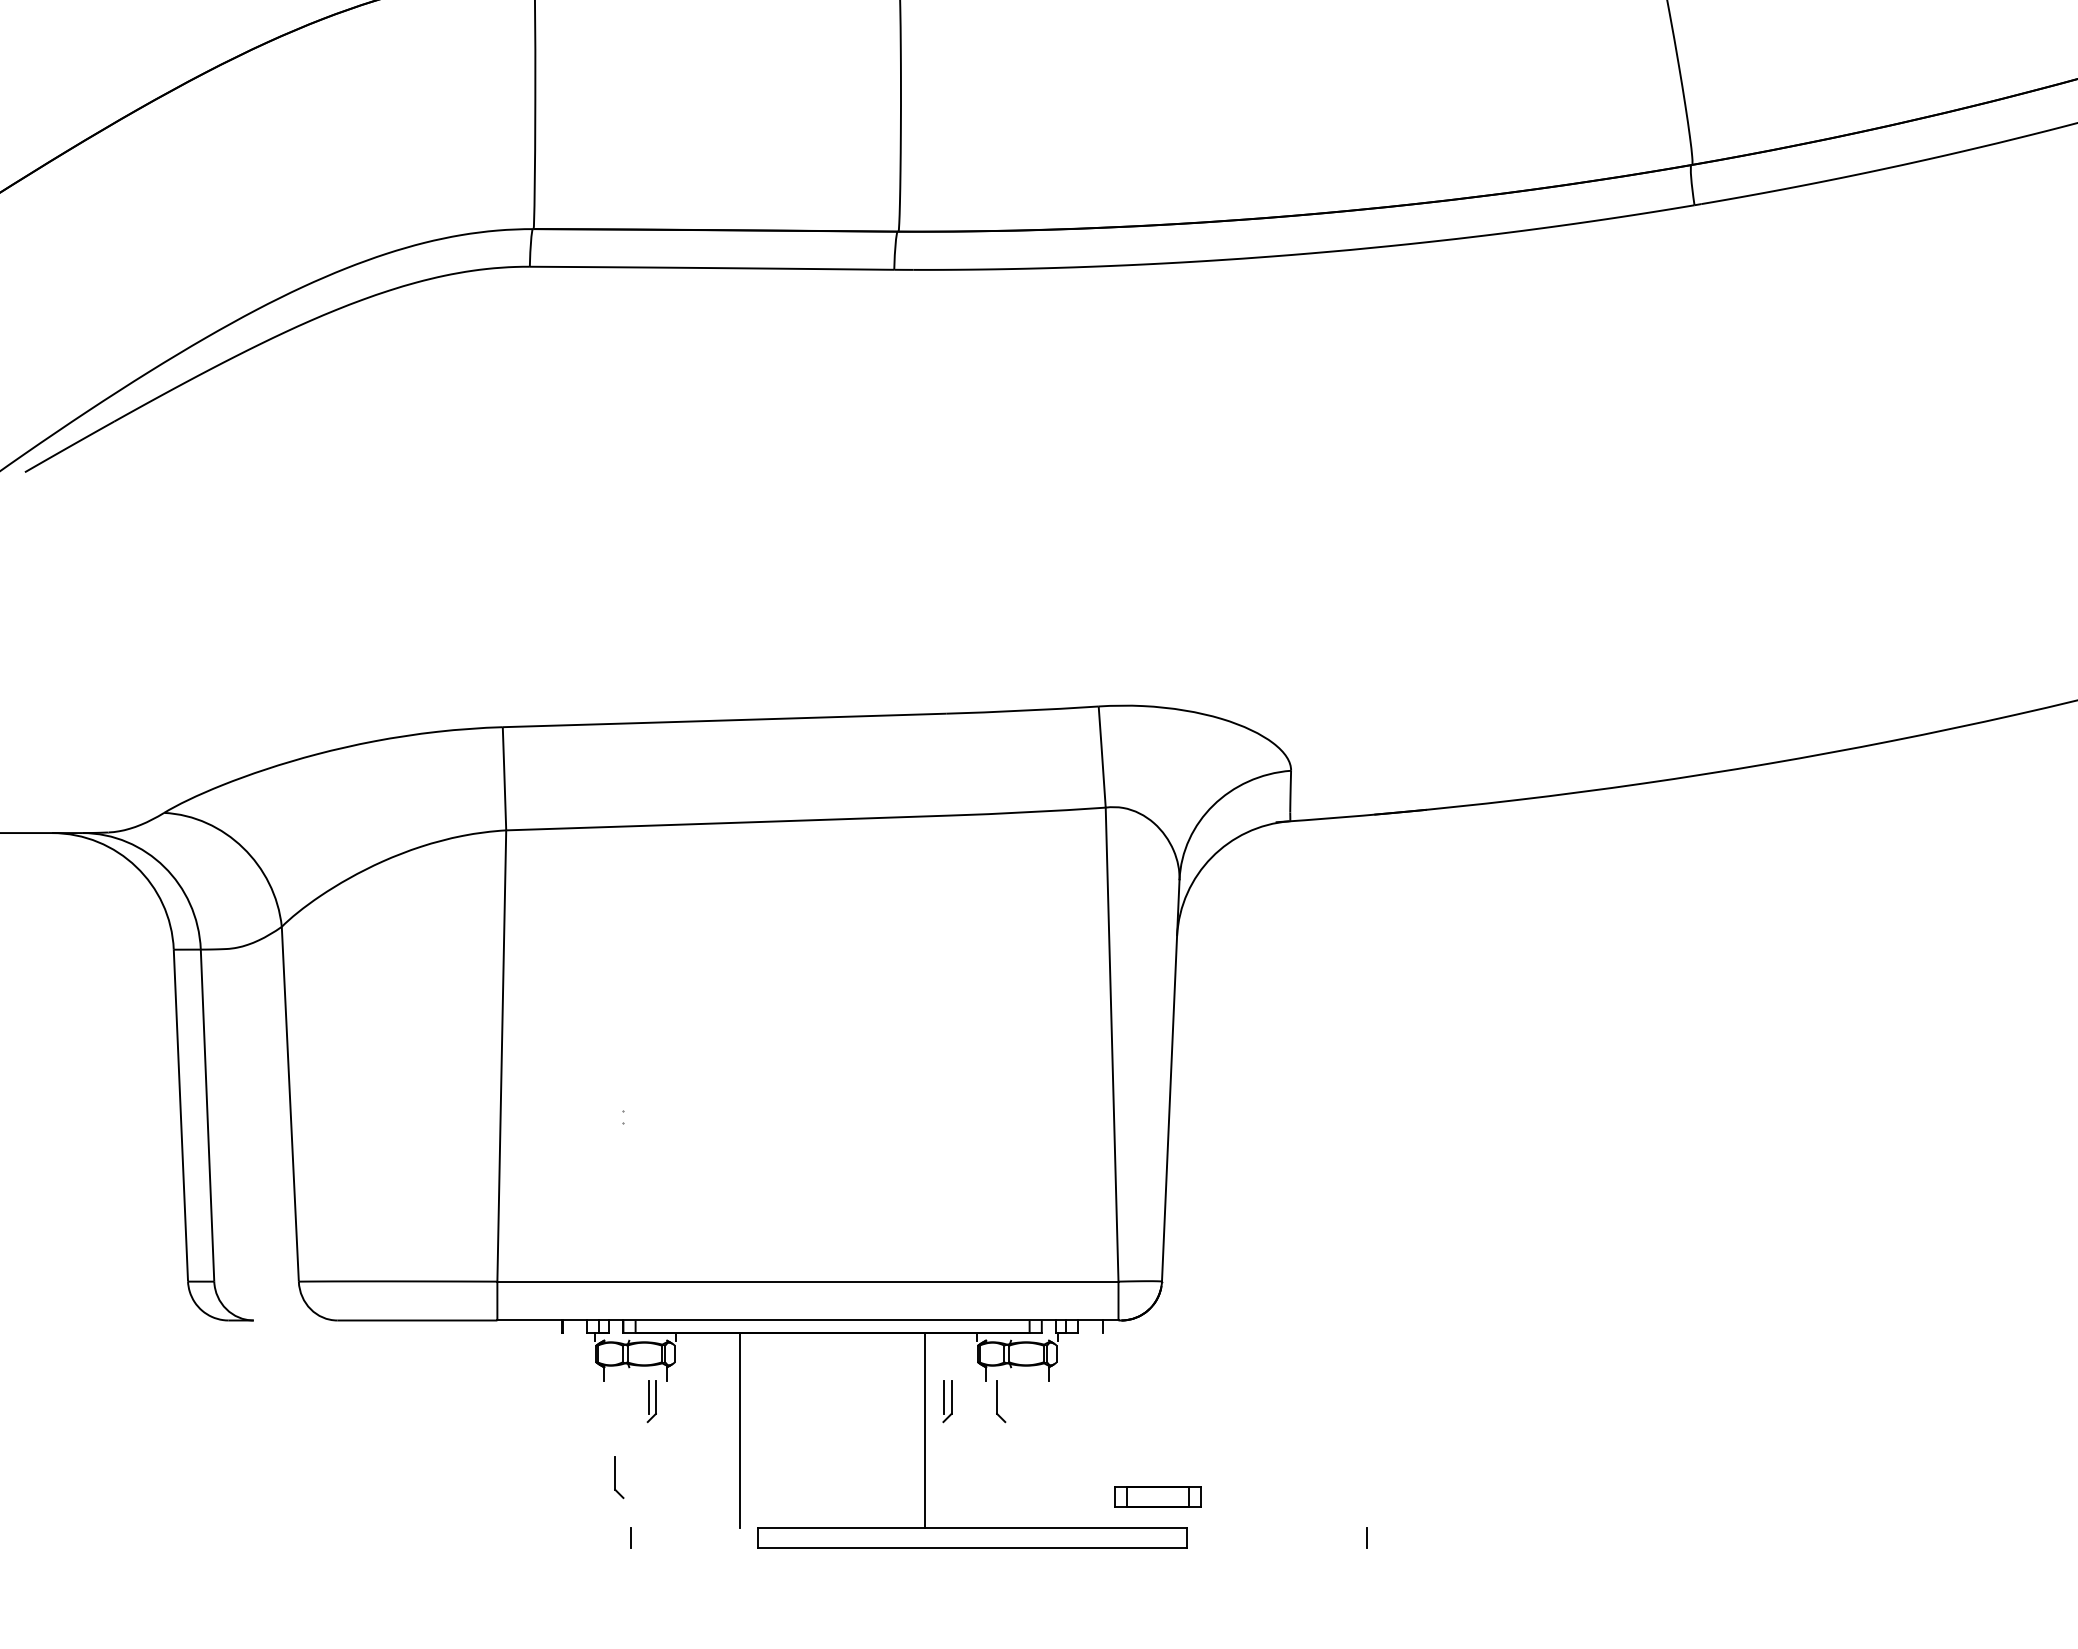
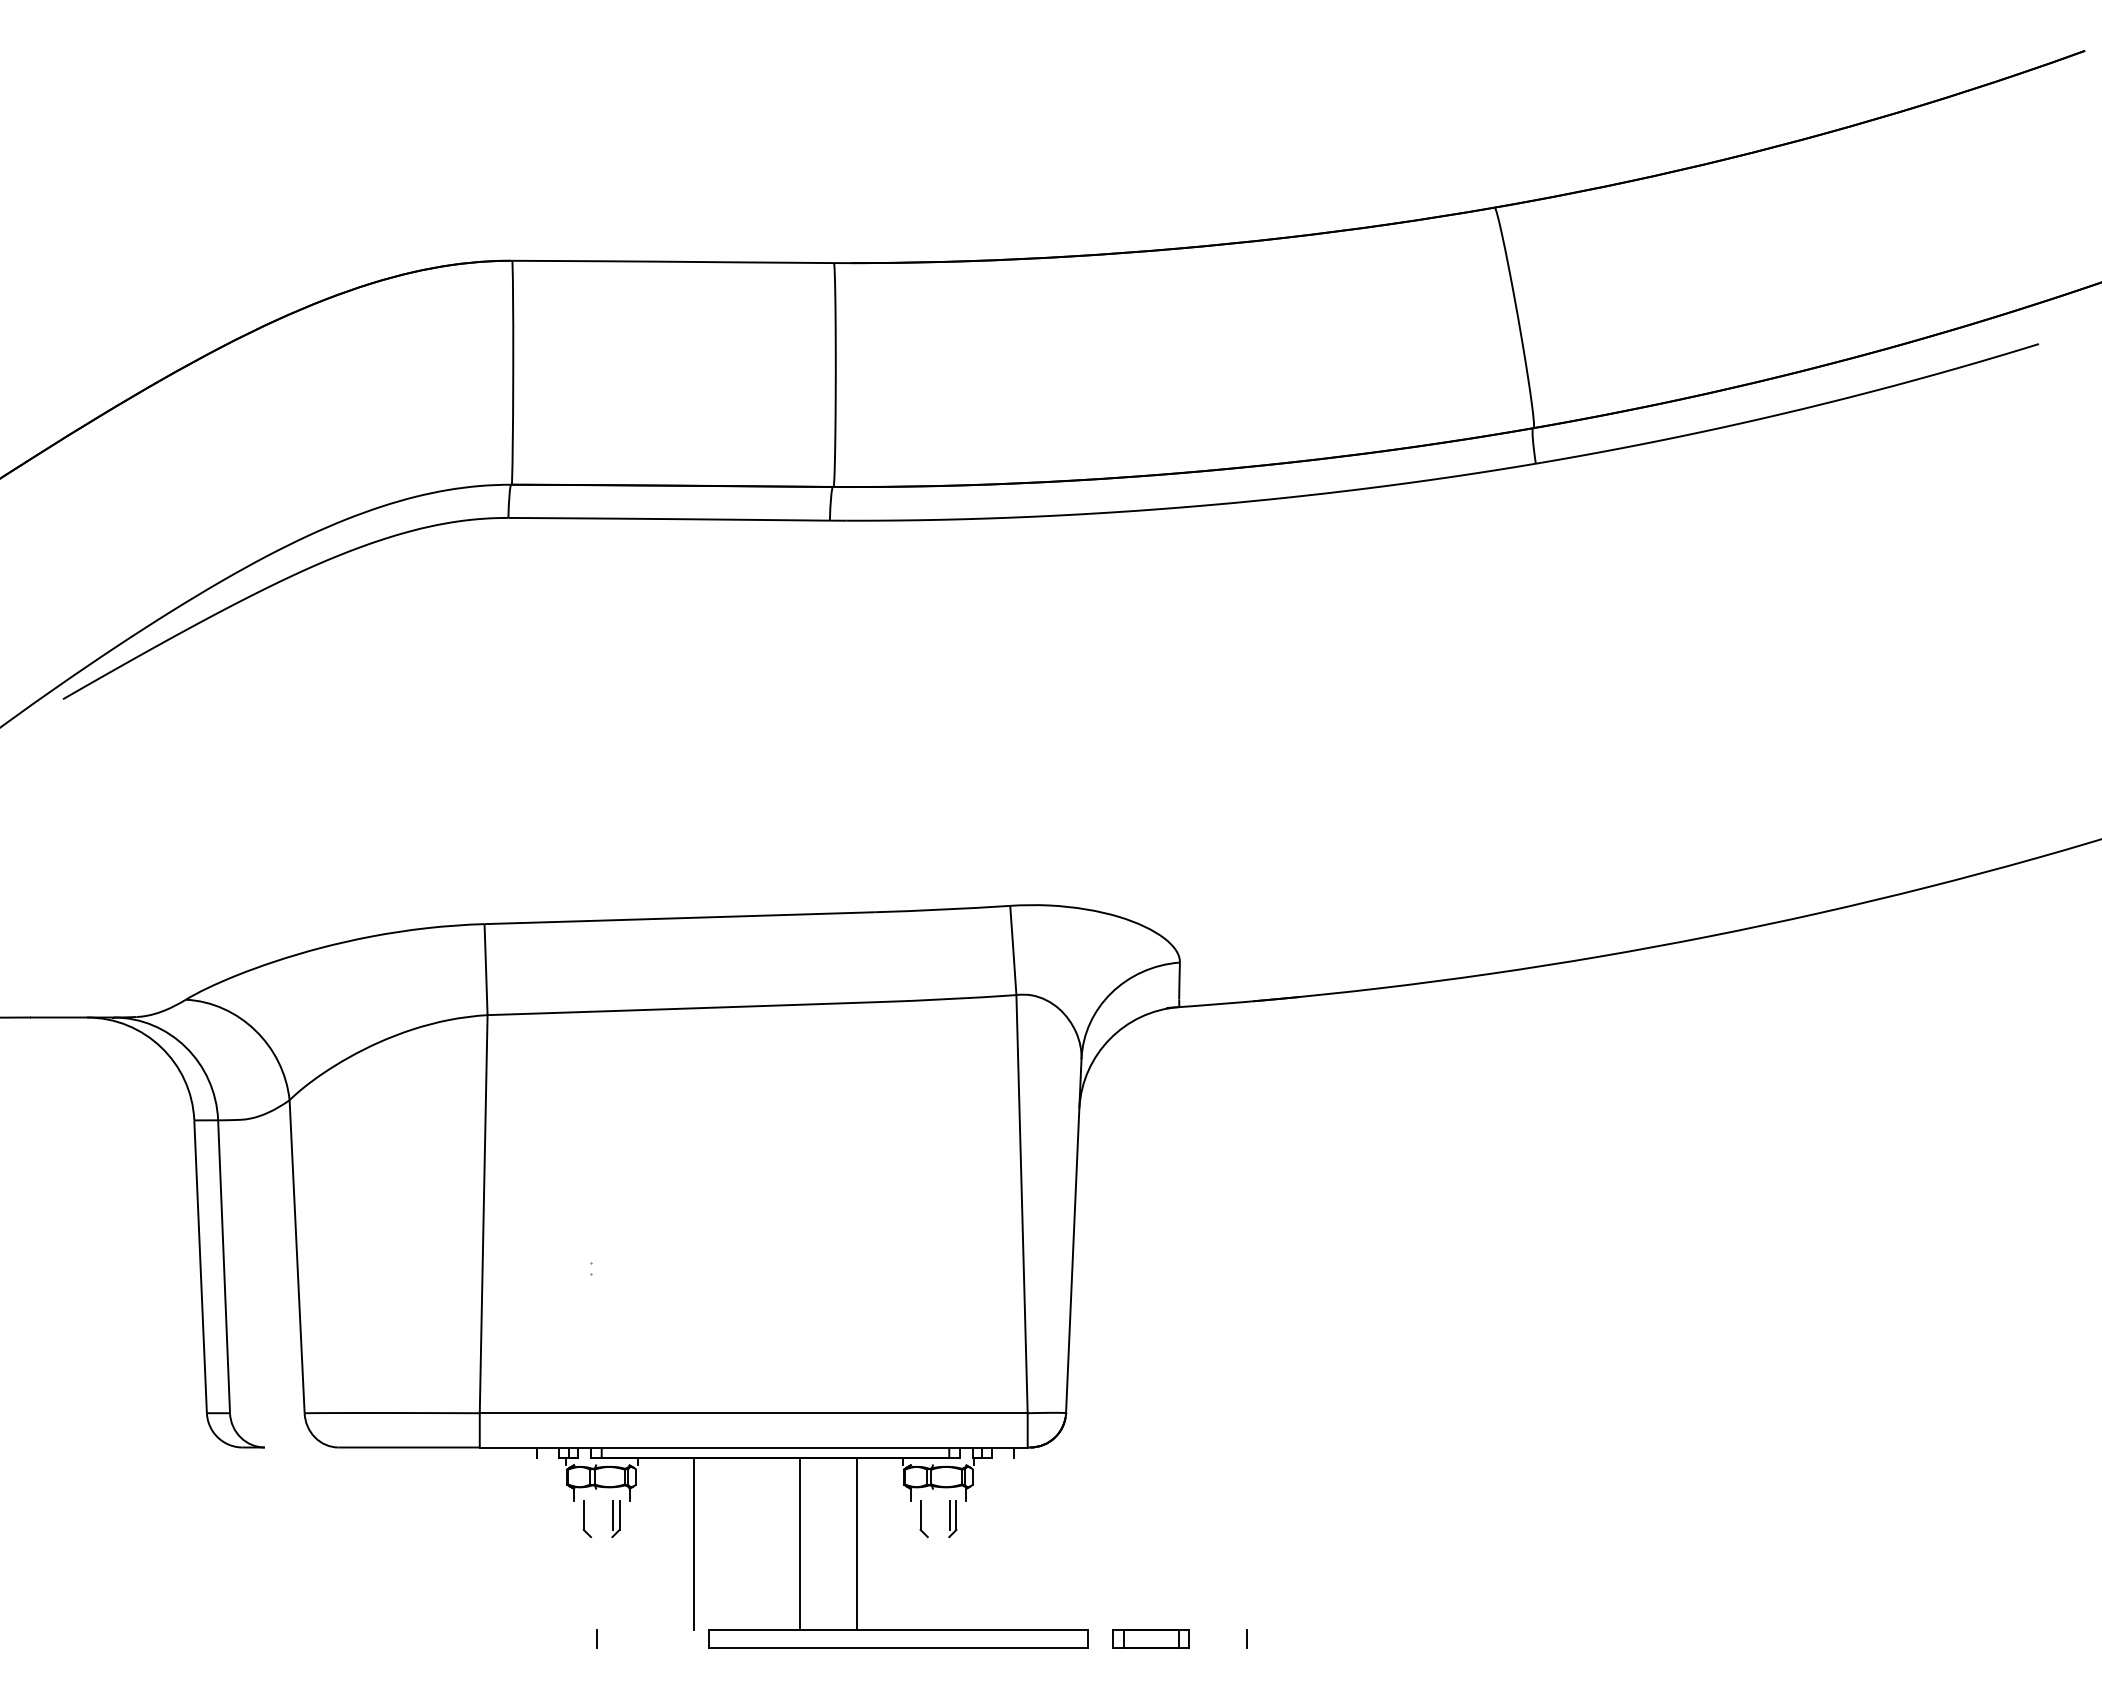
part: (947, 1402) -> (952, 1519), moved
line: (860, 1430) -> (800, 1544), added
part: (618, 1476) -> (586, 1518), moved
part: (1156, 1496) -> (1150, 1638), moved

